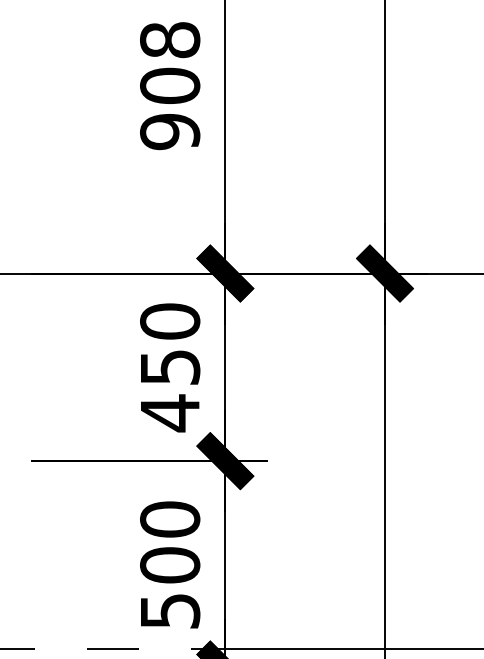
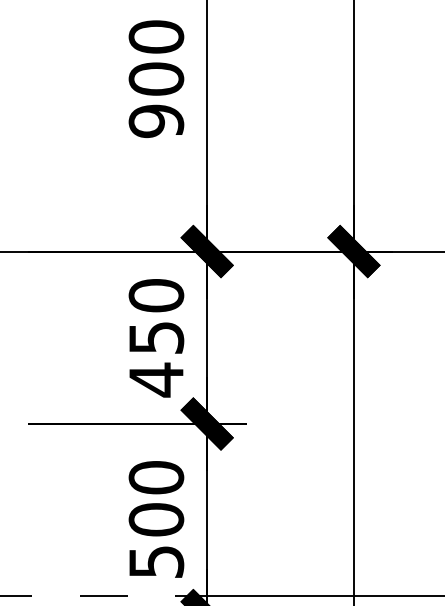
text: (170, 40) -> (156, 37), 908 -> 900

